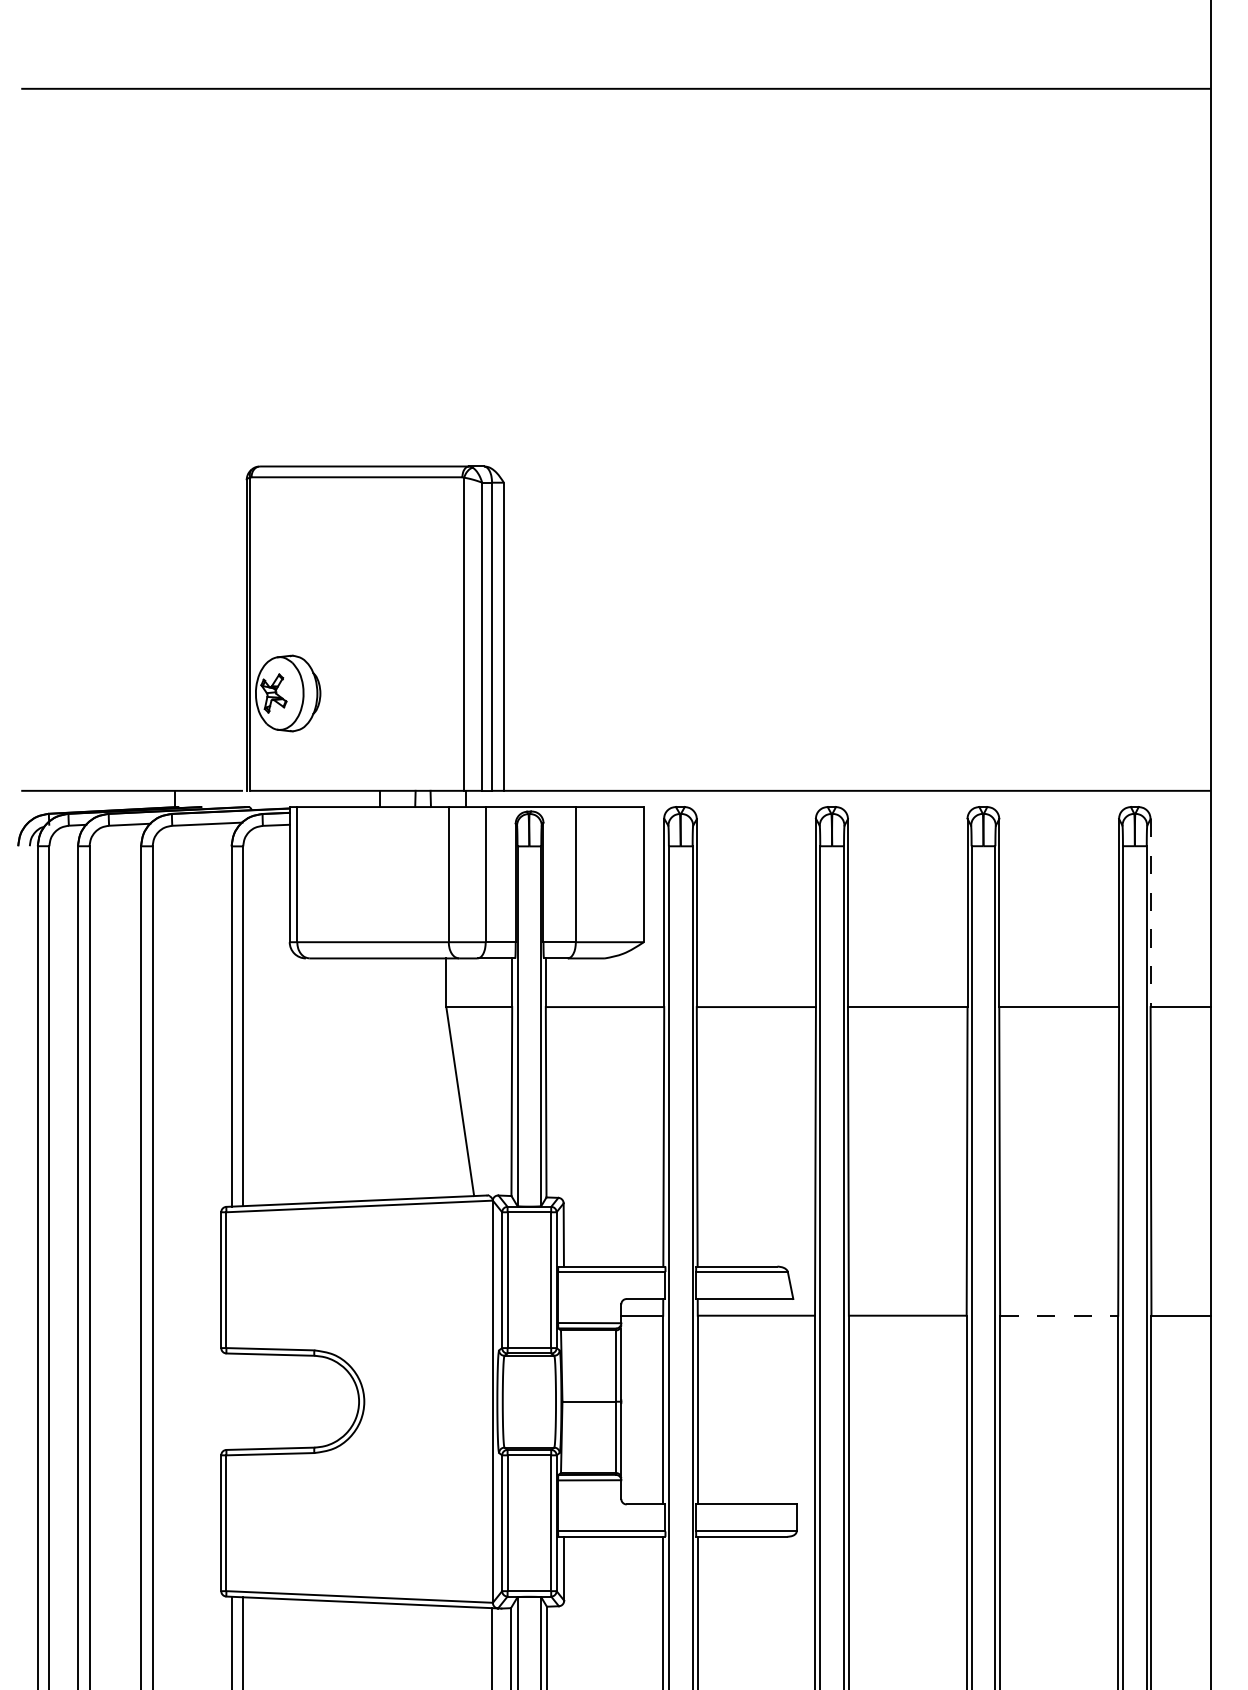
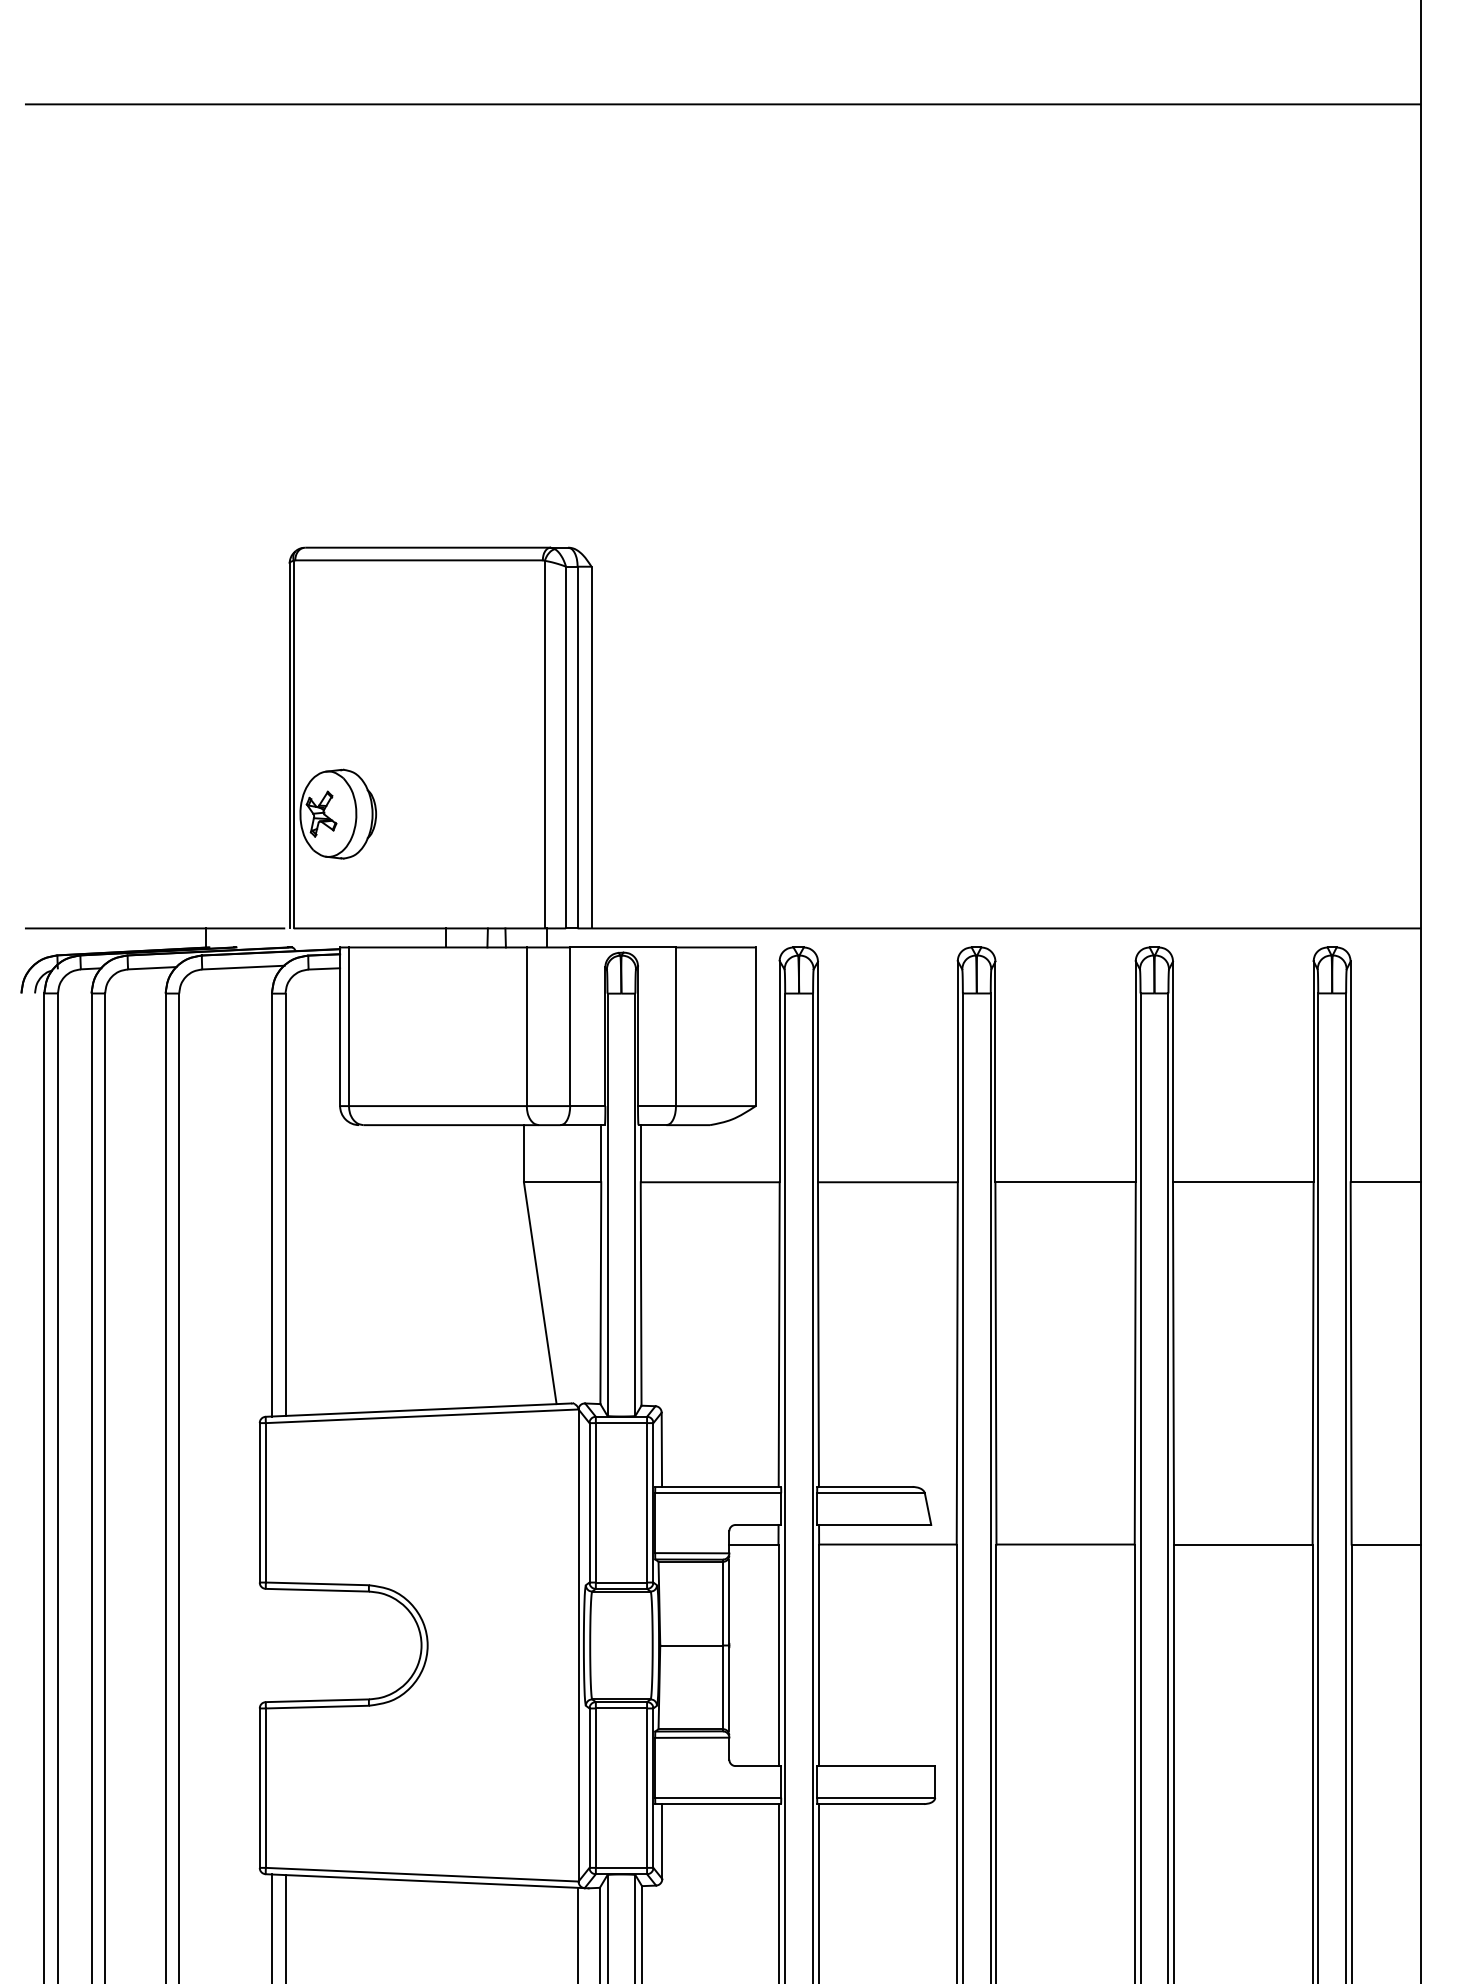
line: (1150, 913) -> (1350, 1072), dashed -> solid
line: (1059, 1315) -> (1243, 1544), dashed -> solid

